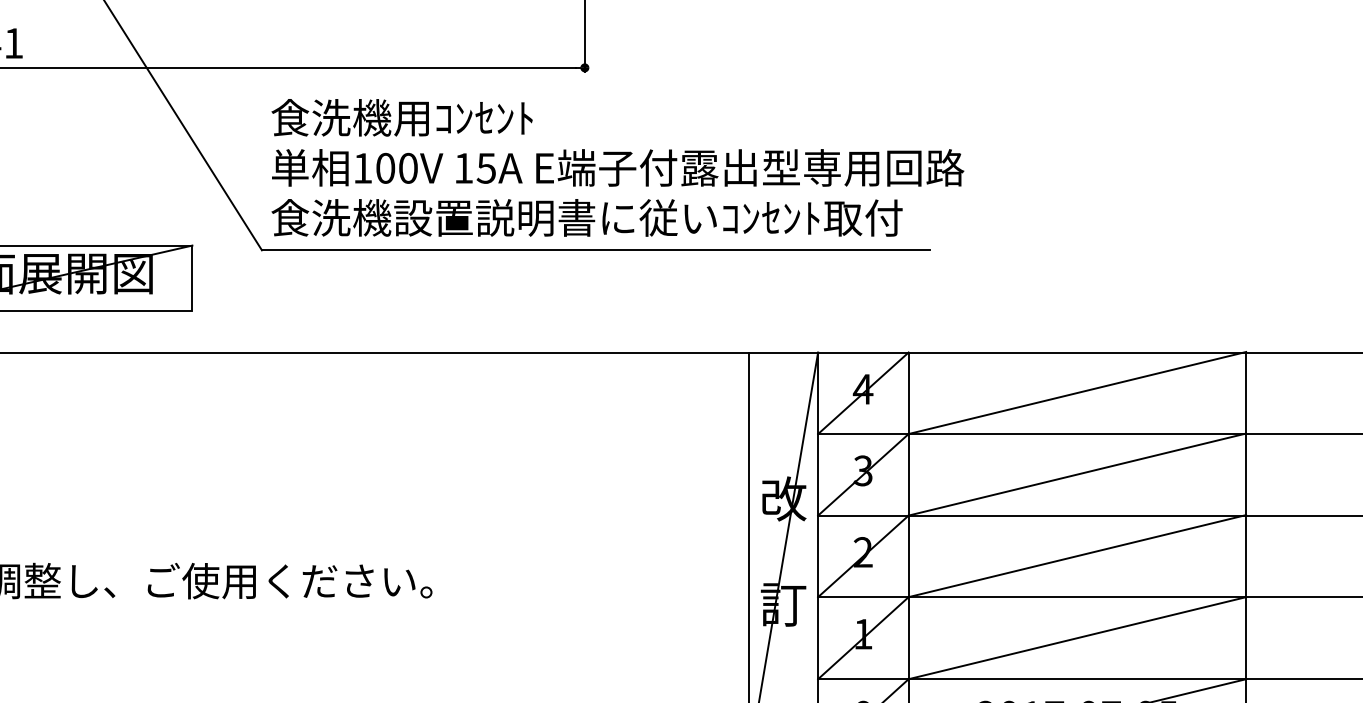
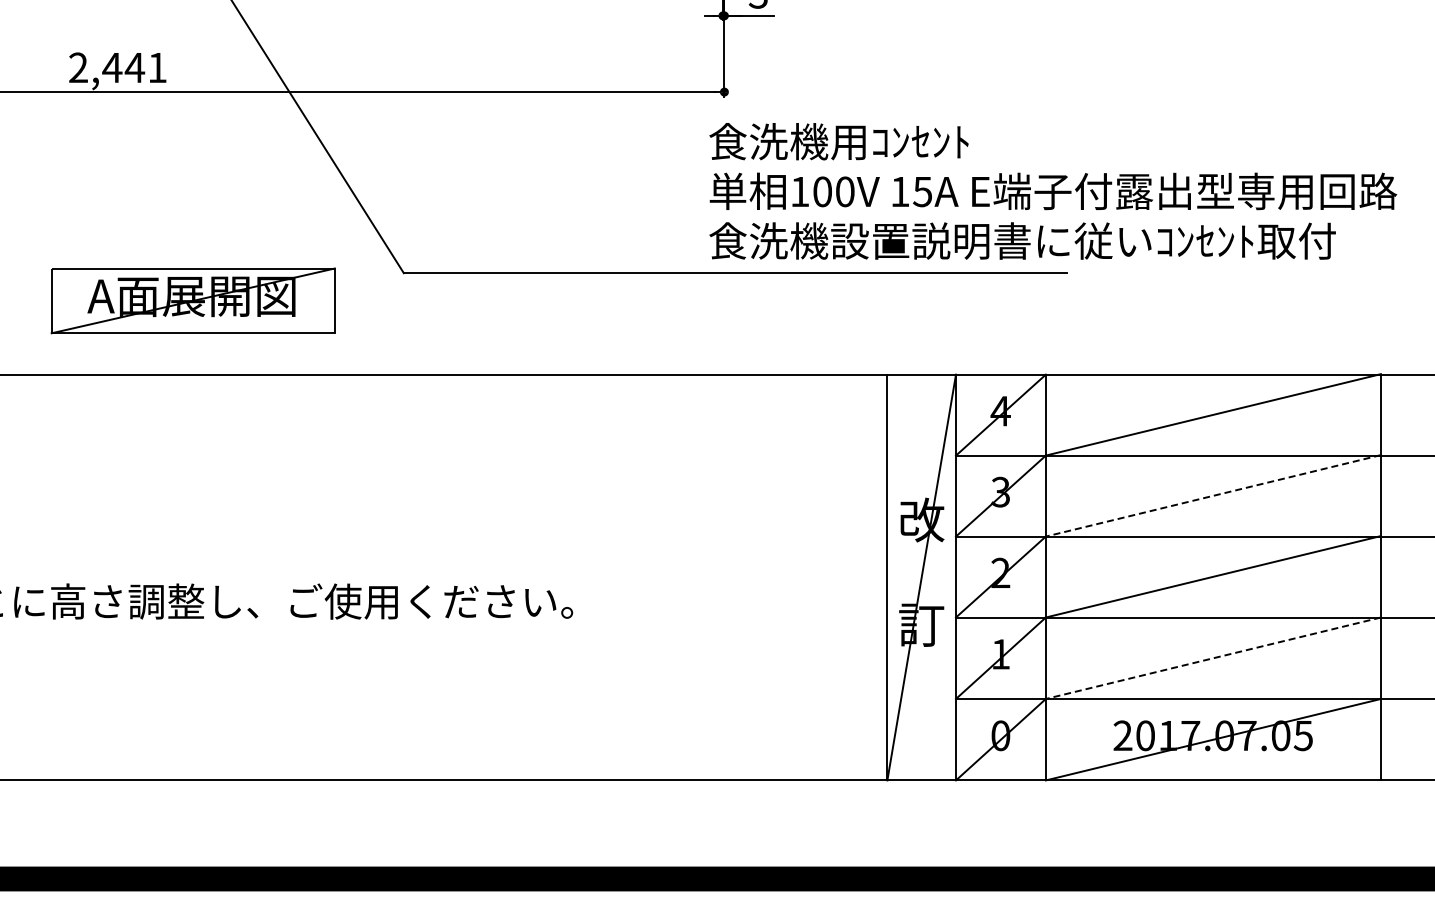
text: (618, 168) -> (1053, 191), moved
line: (1076, 474) -> (1212, 495), solid -> dashed
line: (1076, 638) -> (1212, 658), solid -> dashed

